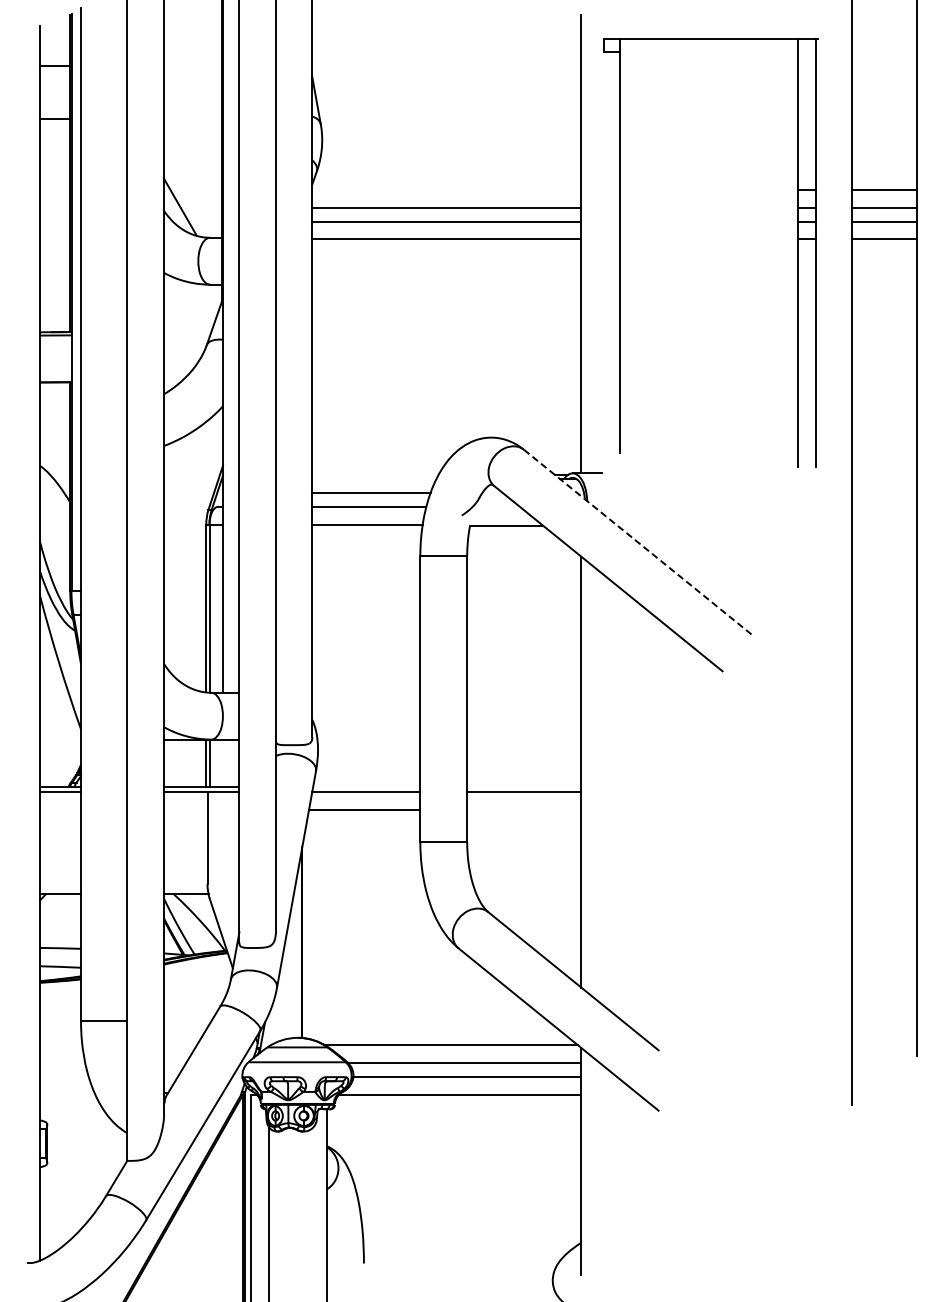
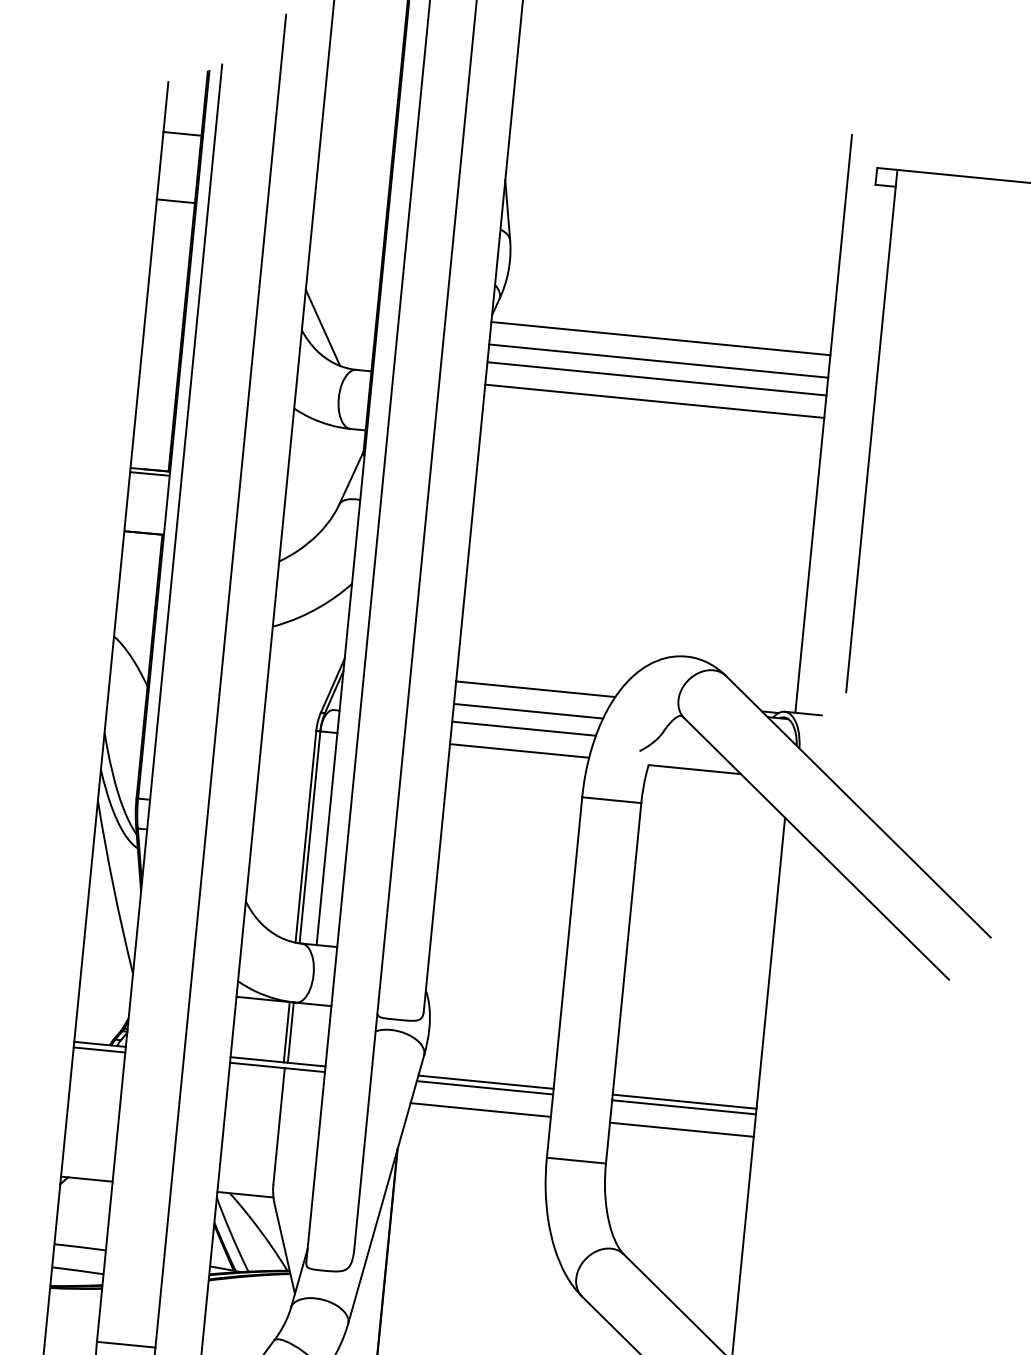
line: (446, 189) -> (660, 338), added
line: (375, 474) -> (535, 688), added
line: (638, 542) -> (858, 807), dashed -> solid
line: (366, 787) -> (485, 1082), added
line: (524, 787) -> (684, 1101), added
line: (524, 809) -> (682, 1129), added

